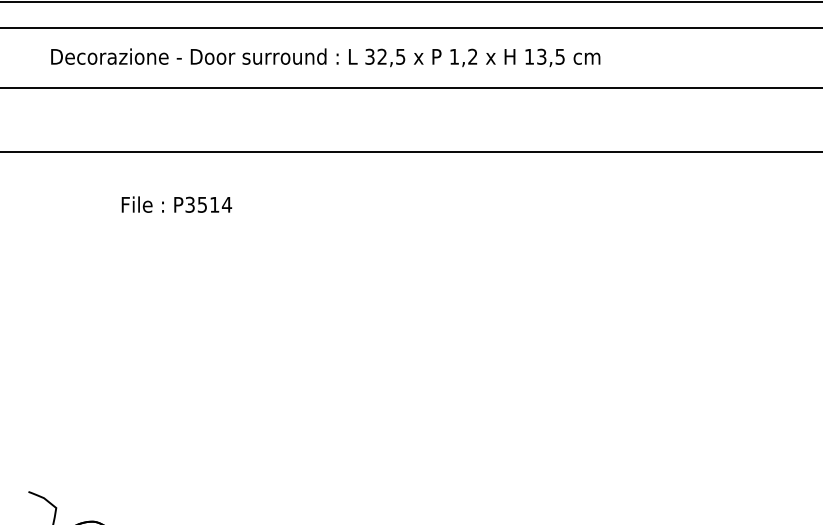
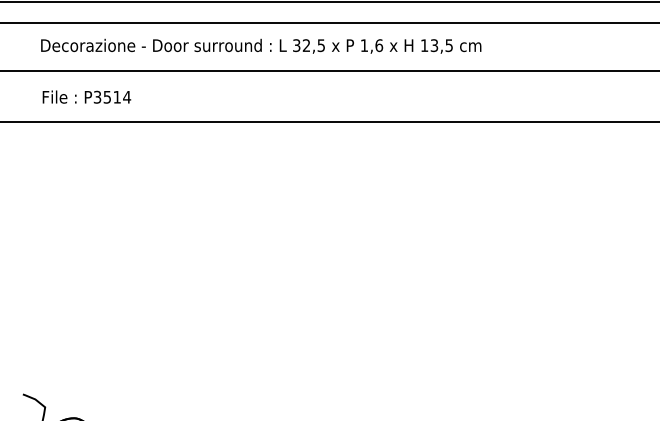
text: (473, 56) -> (379, 45), 1,2 -> 1,6
text: (176, 203) -> (86, 96), moved

